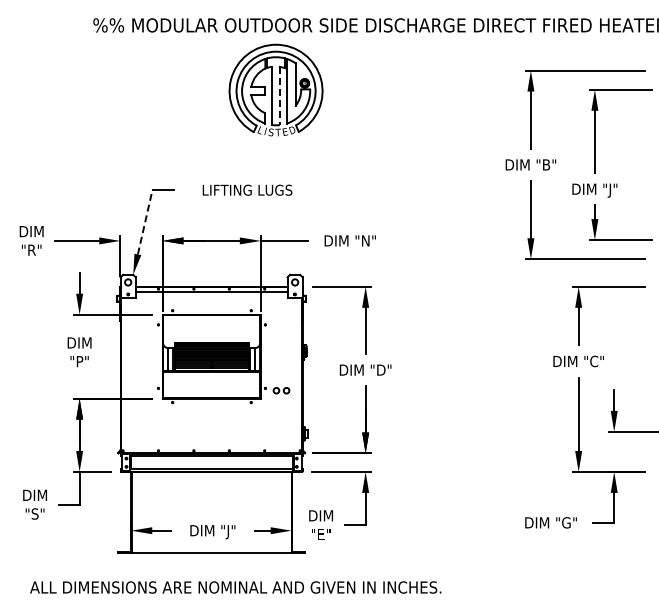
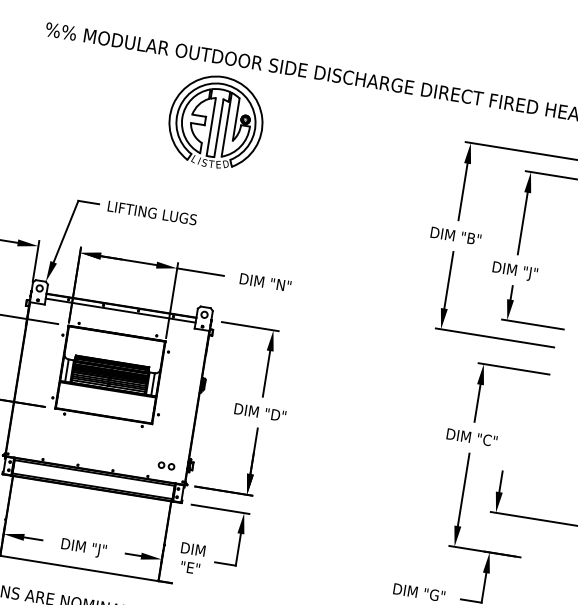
line: (279, 96) -> (218, 128), dashed -> solid
text: (247, 189) -> (152, 212), moved
line: (145, 221) -> (66, 231), dashed -> solid
part: (281, 390) -> (166, 465), moved

